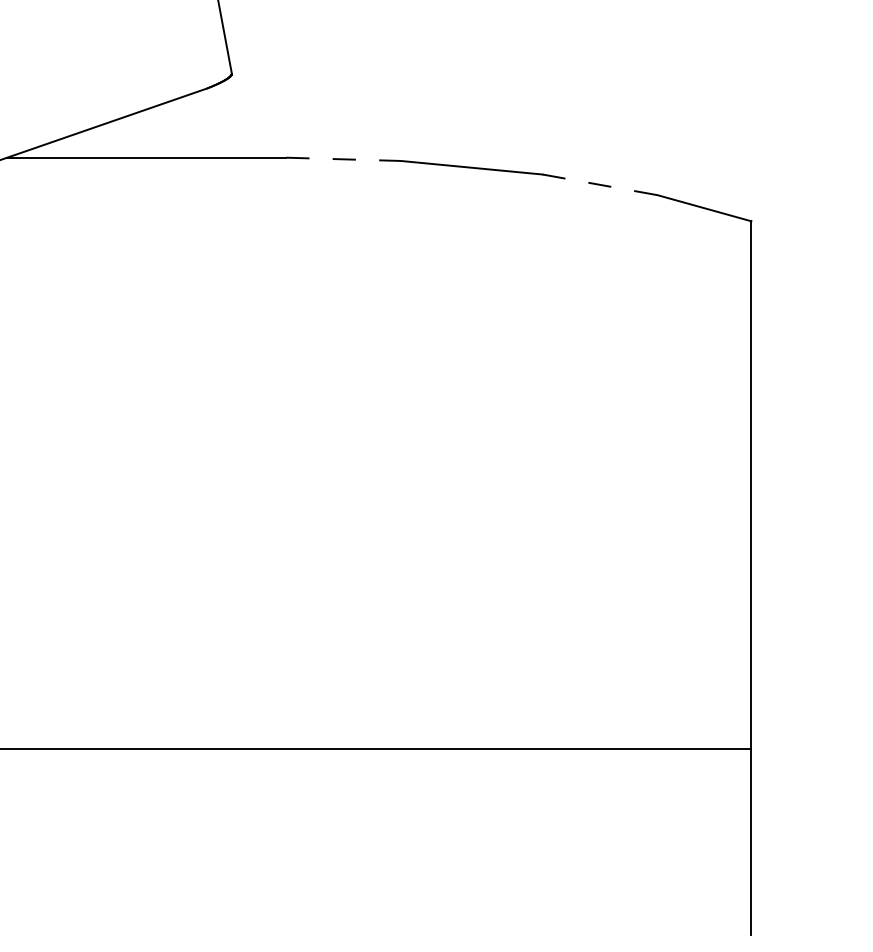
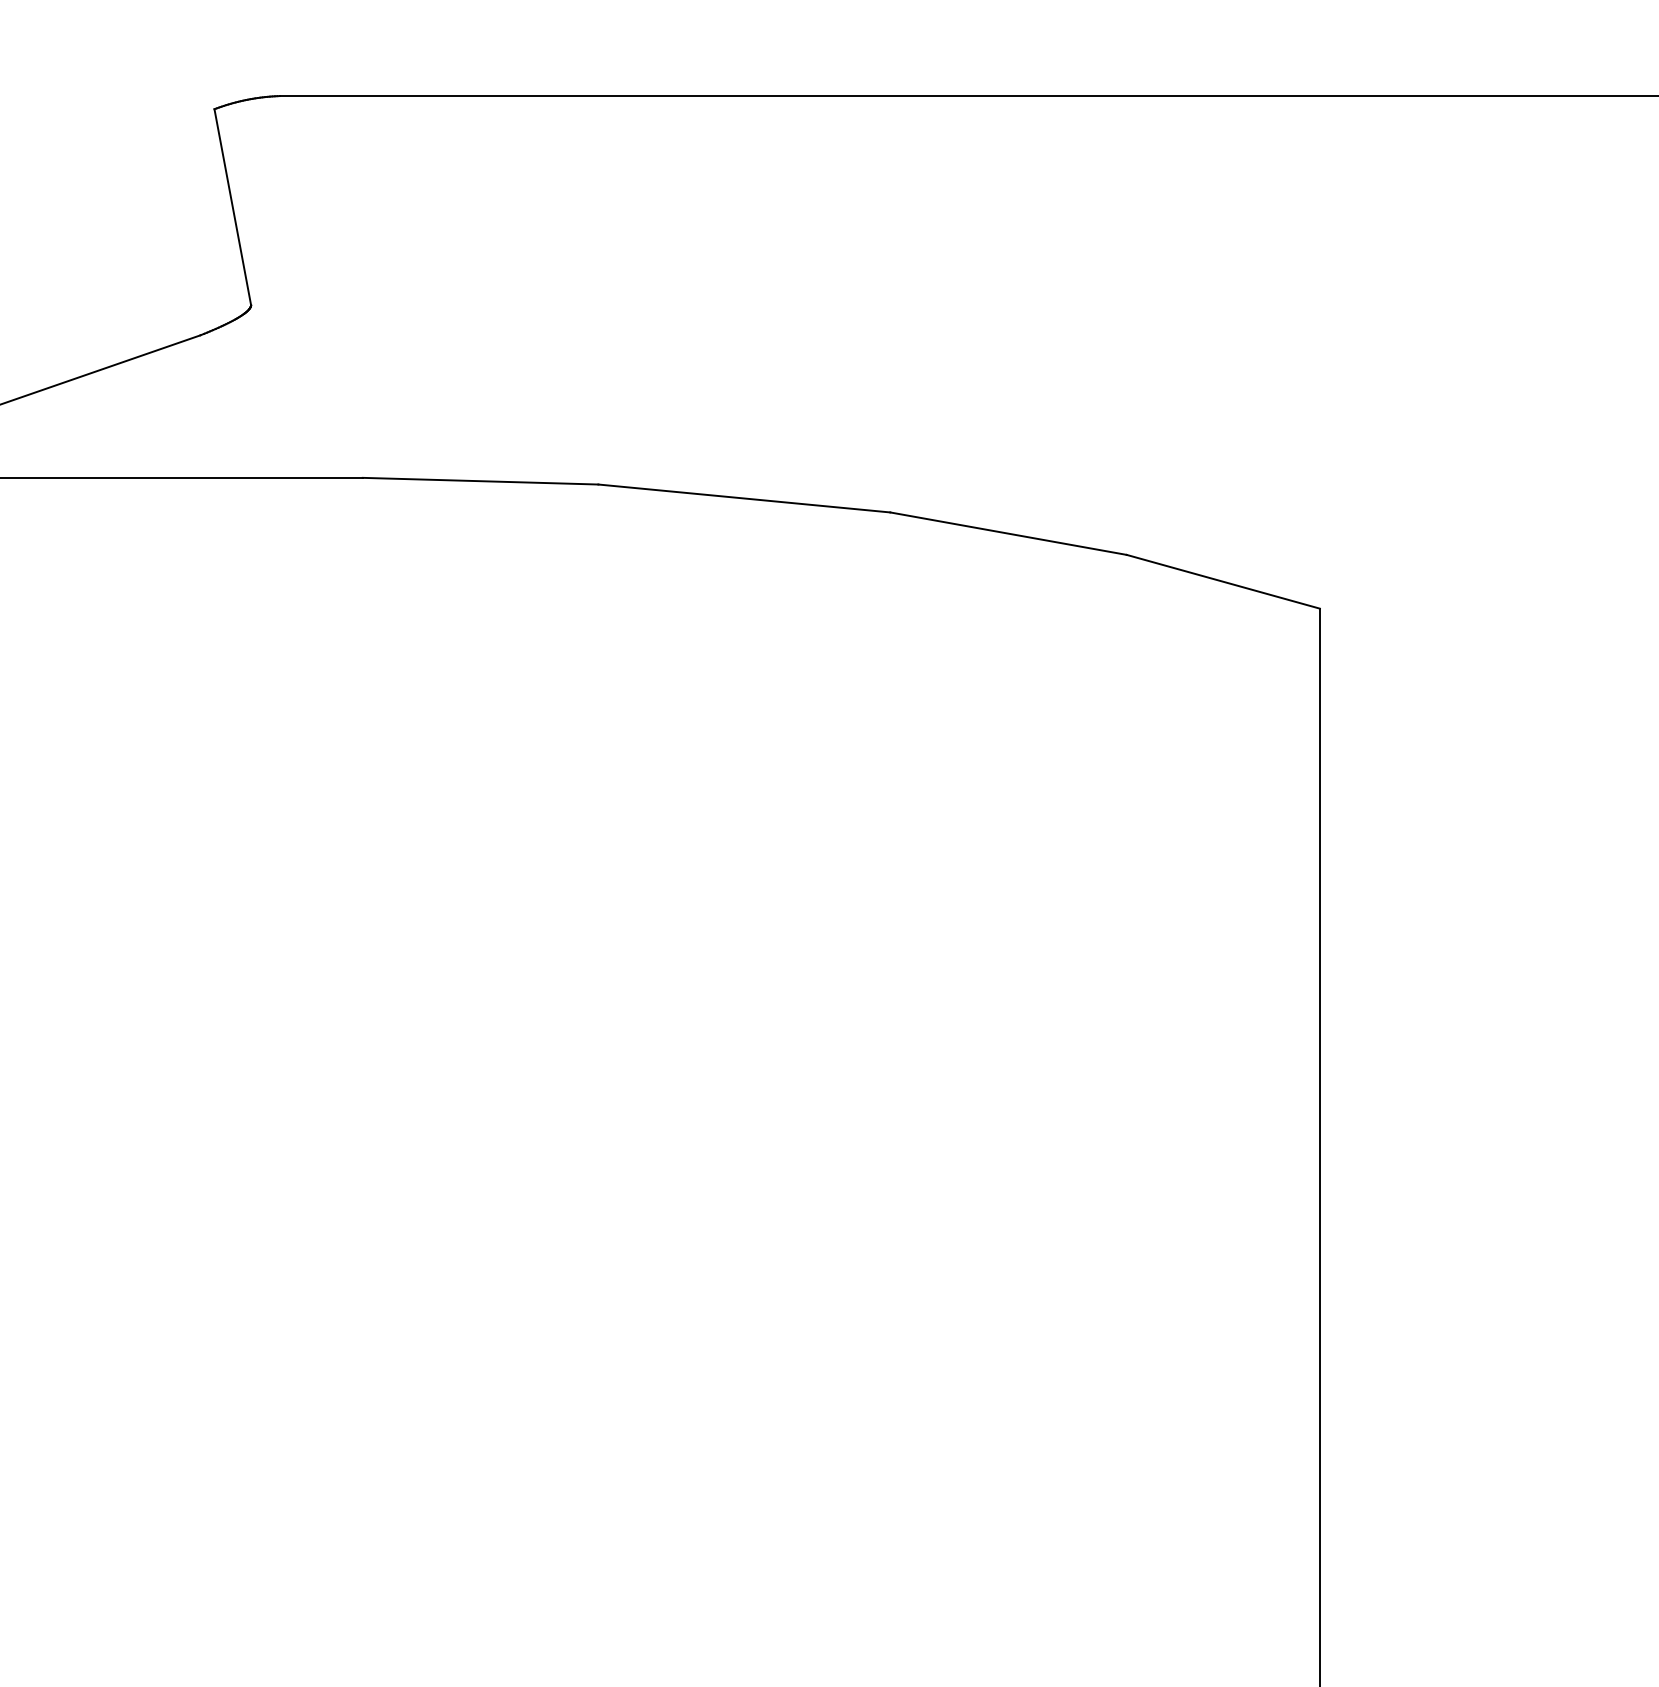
line: (343, 159) -> (480, 481), dashed -> solid
line: (600, 184) -> (1009, 532), dashed -> solid

